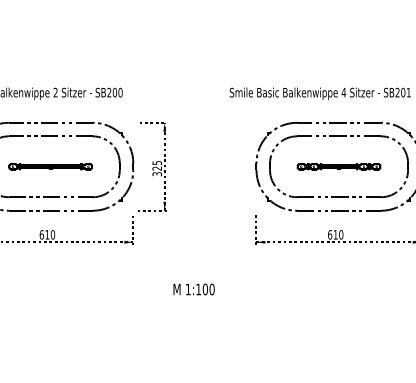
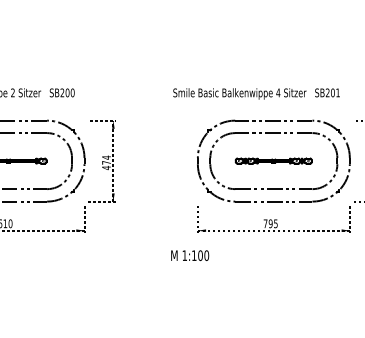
text: (157, 168) -> (106, 162), 325 -> 474
text: (335, 234) -> (270, 223), 610 -> 795
text: (193, 289) -> (189, 255), moved

